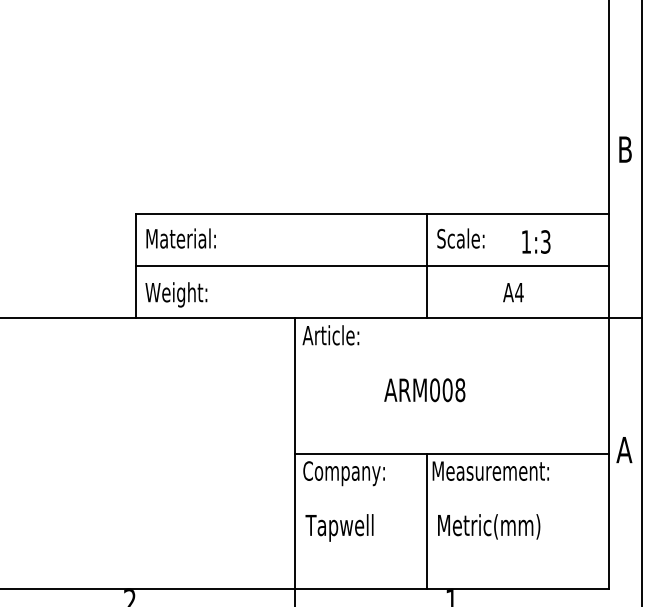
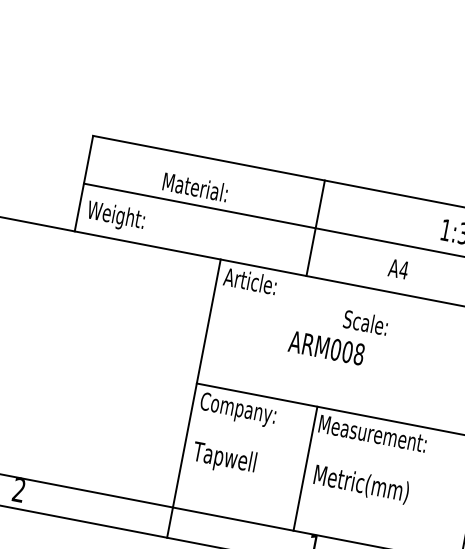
text: (180, 238) -> (194, 187), moved
text: (460, 238) -> (365, 322), moved
line: (426, 266) -> (315, 228), moved
text: (513, 292) -> (398, 269), moved

